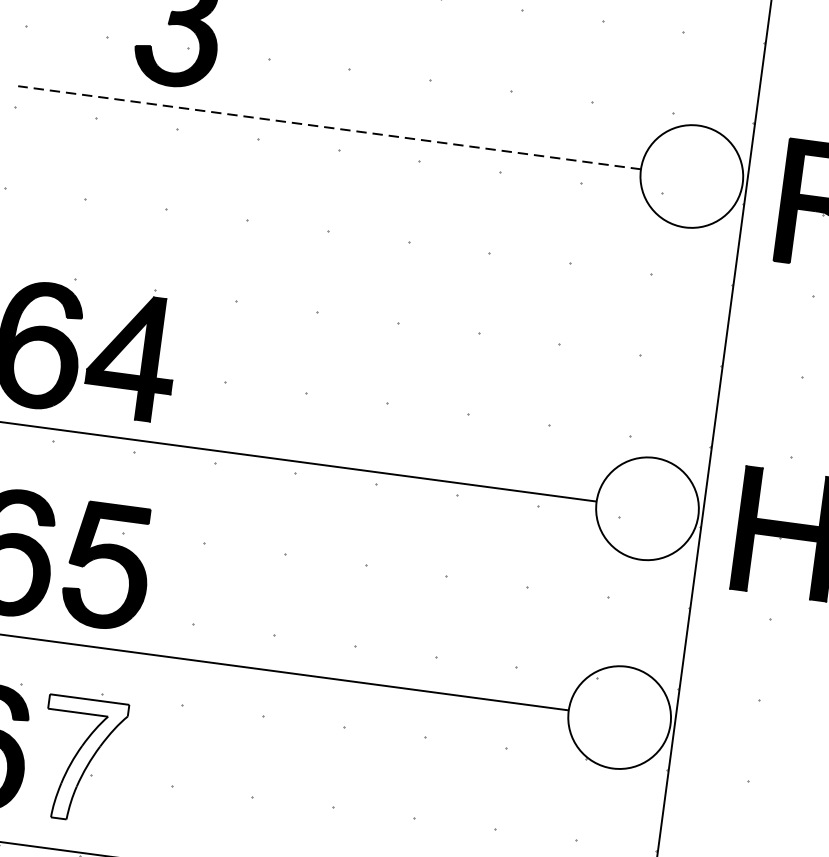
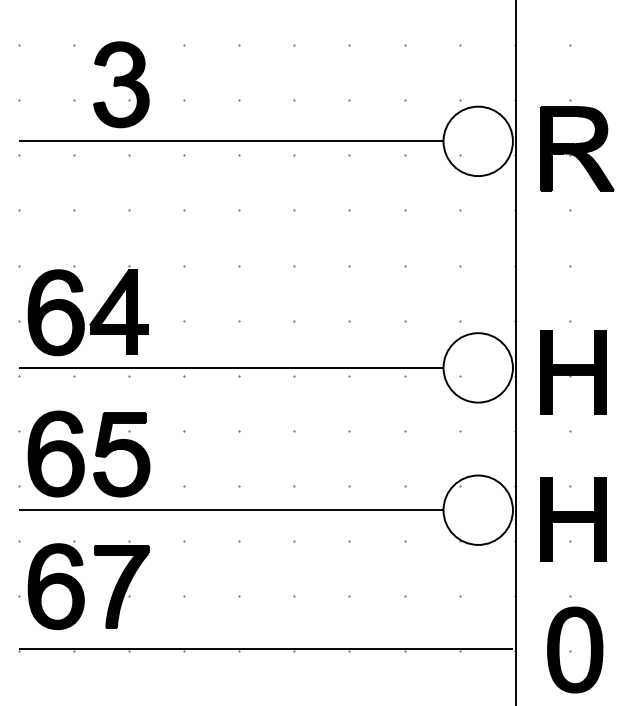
line: (328, 128) -> (230, 141), dashed -> solid
part: (757, 749) -> (573, 519), added
fill: (81, 759) -> (121, 586), added

